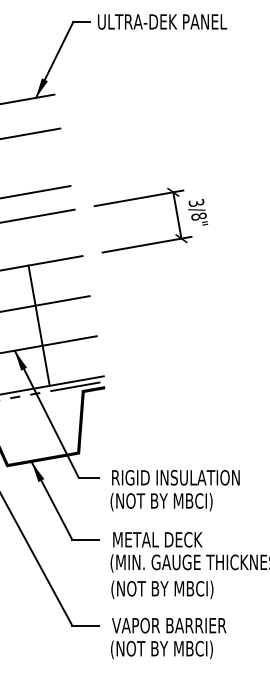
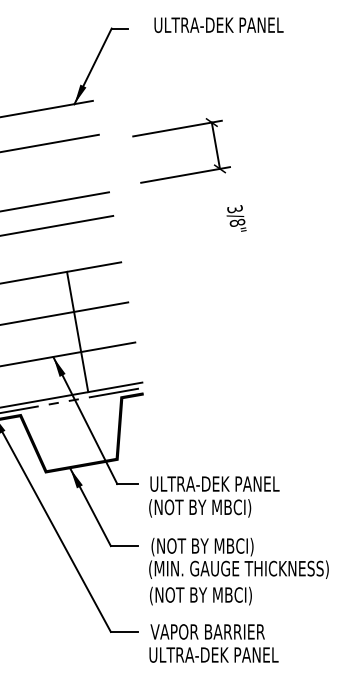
text: (161, 21) -> (218, 24), moved
part: (140, 199) -> (179, 129), moved
text: (175, 477) -> (214, 483), RIGID INSULATION -> ULTRA-DEK PANEL
text: (163, 540) -> (202, 546), METAL DECK -> (NOT BY MBCI)
text: (174, 649) -> (213, 655), (NOT BY MBCI) -> ULTRA-DEK PANEL

